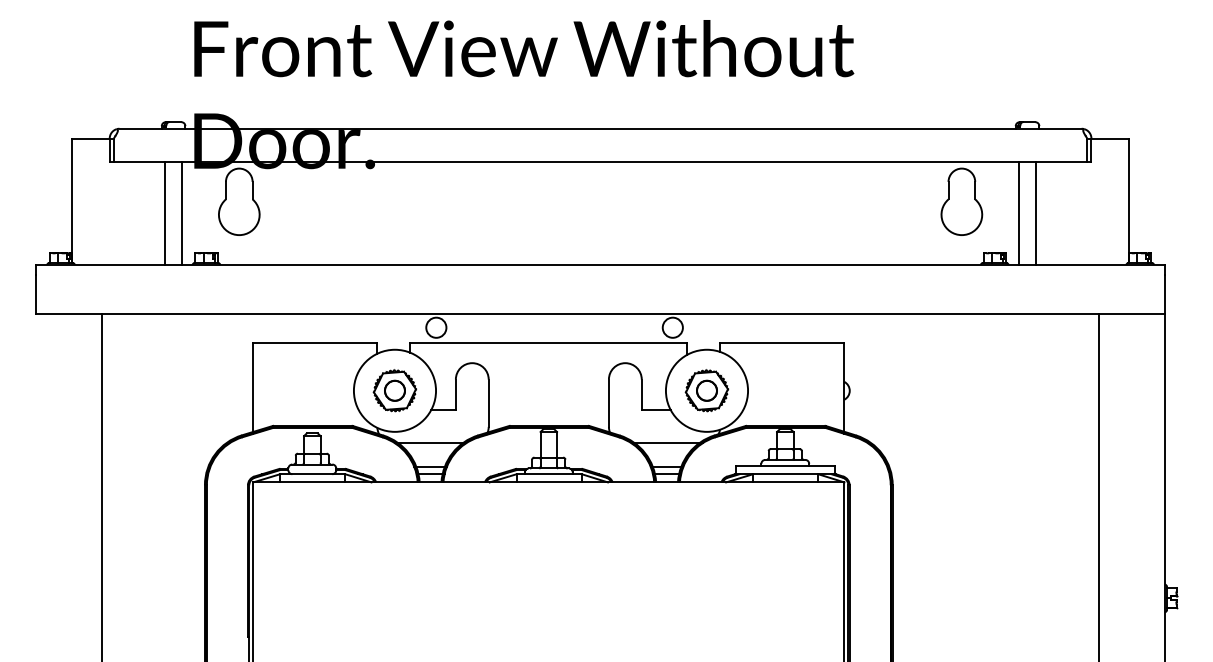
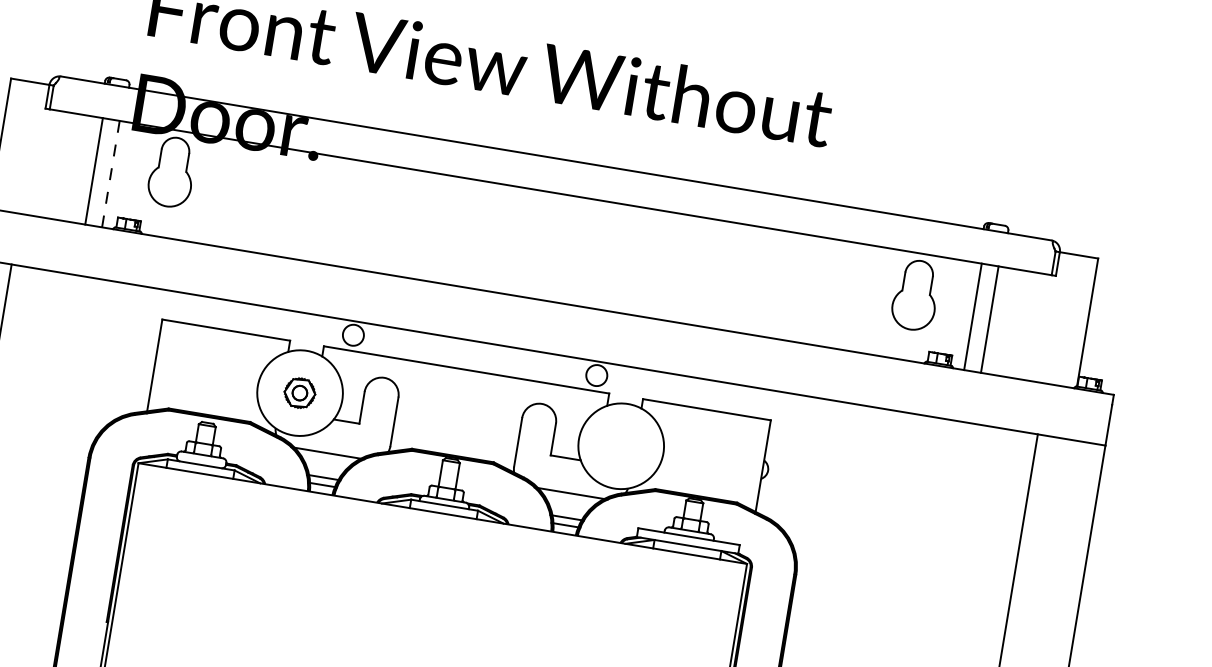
line: (181, 213) -> (110, 174), solid -> dashed
part: (394, 390) -> (299, 392), size x0.7
part: (706, 390) -> (620, 445), removed

